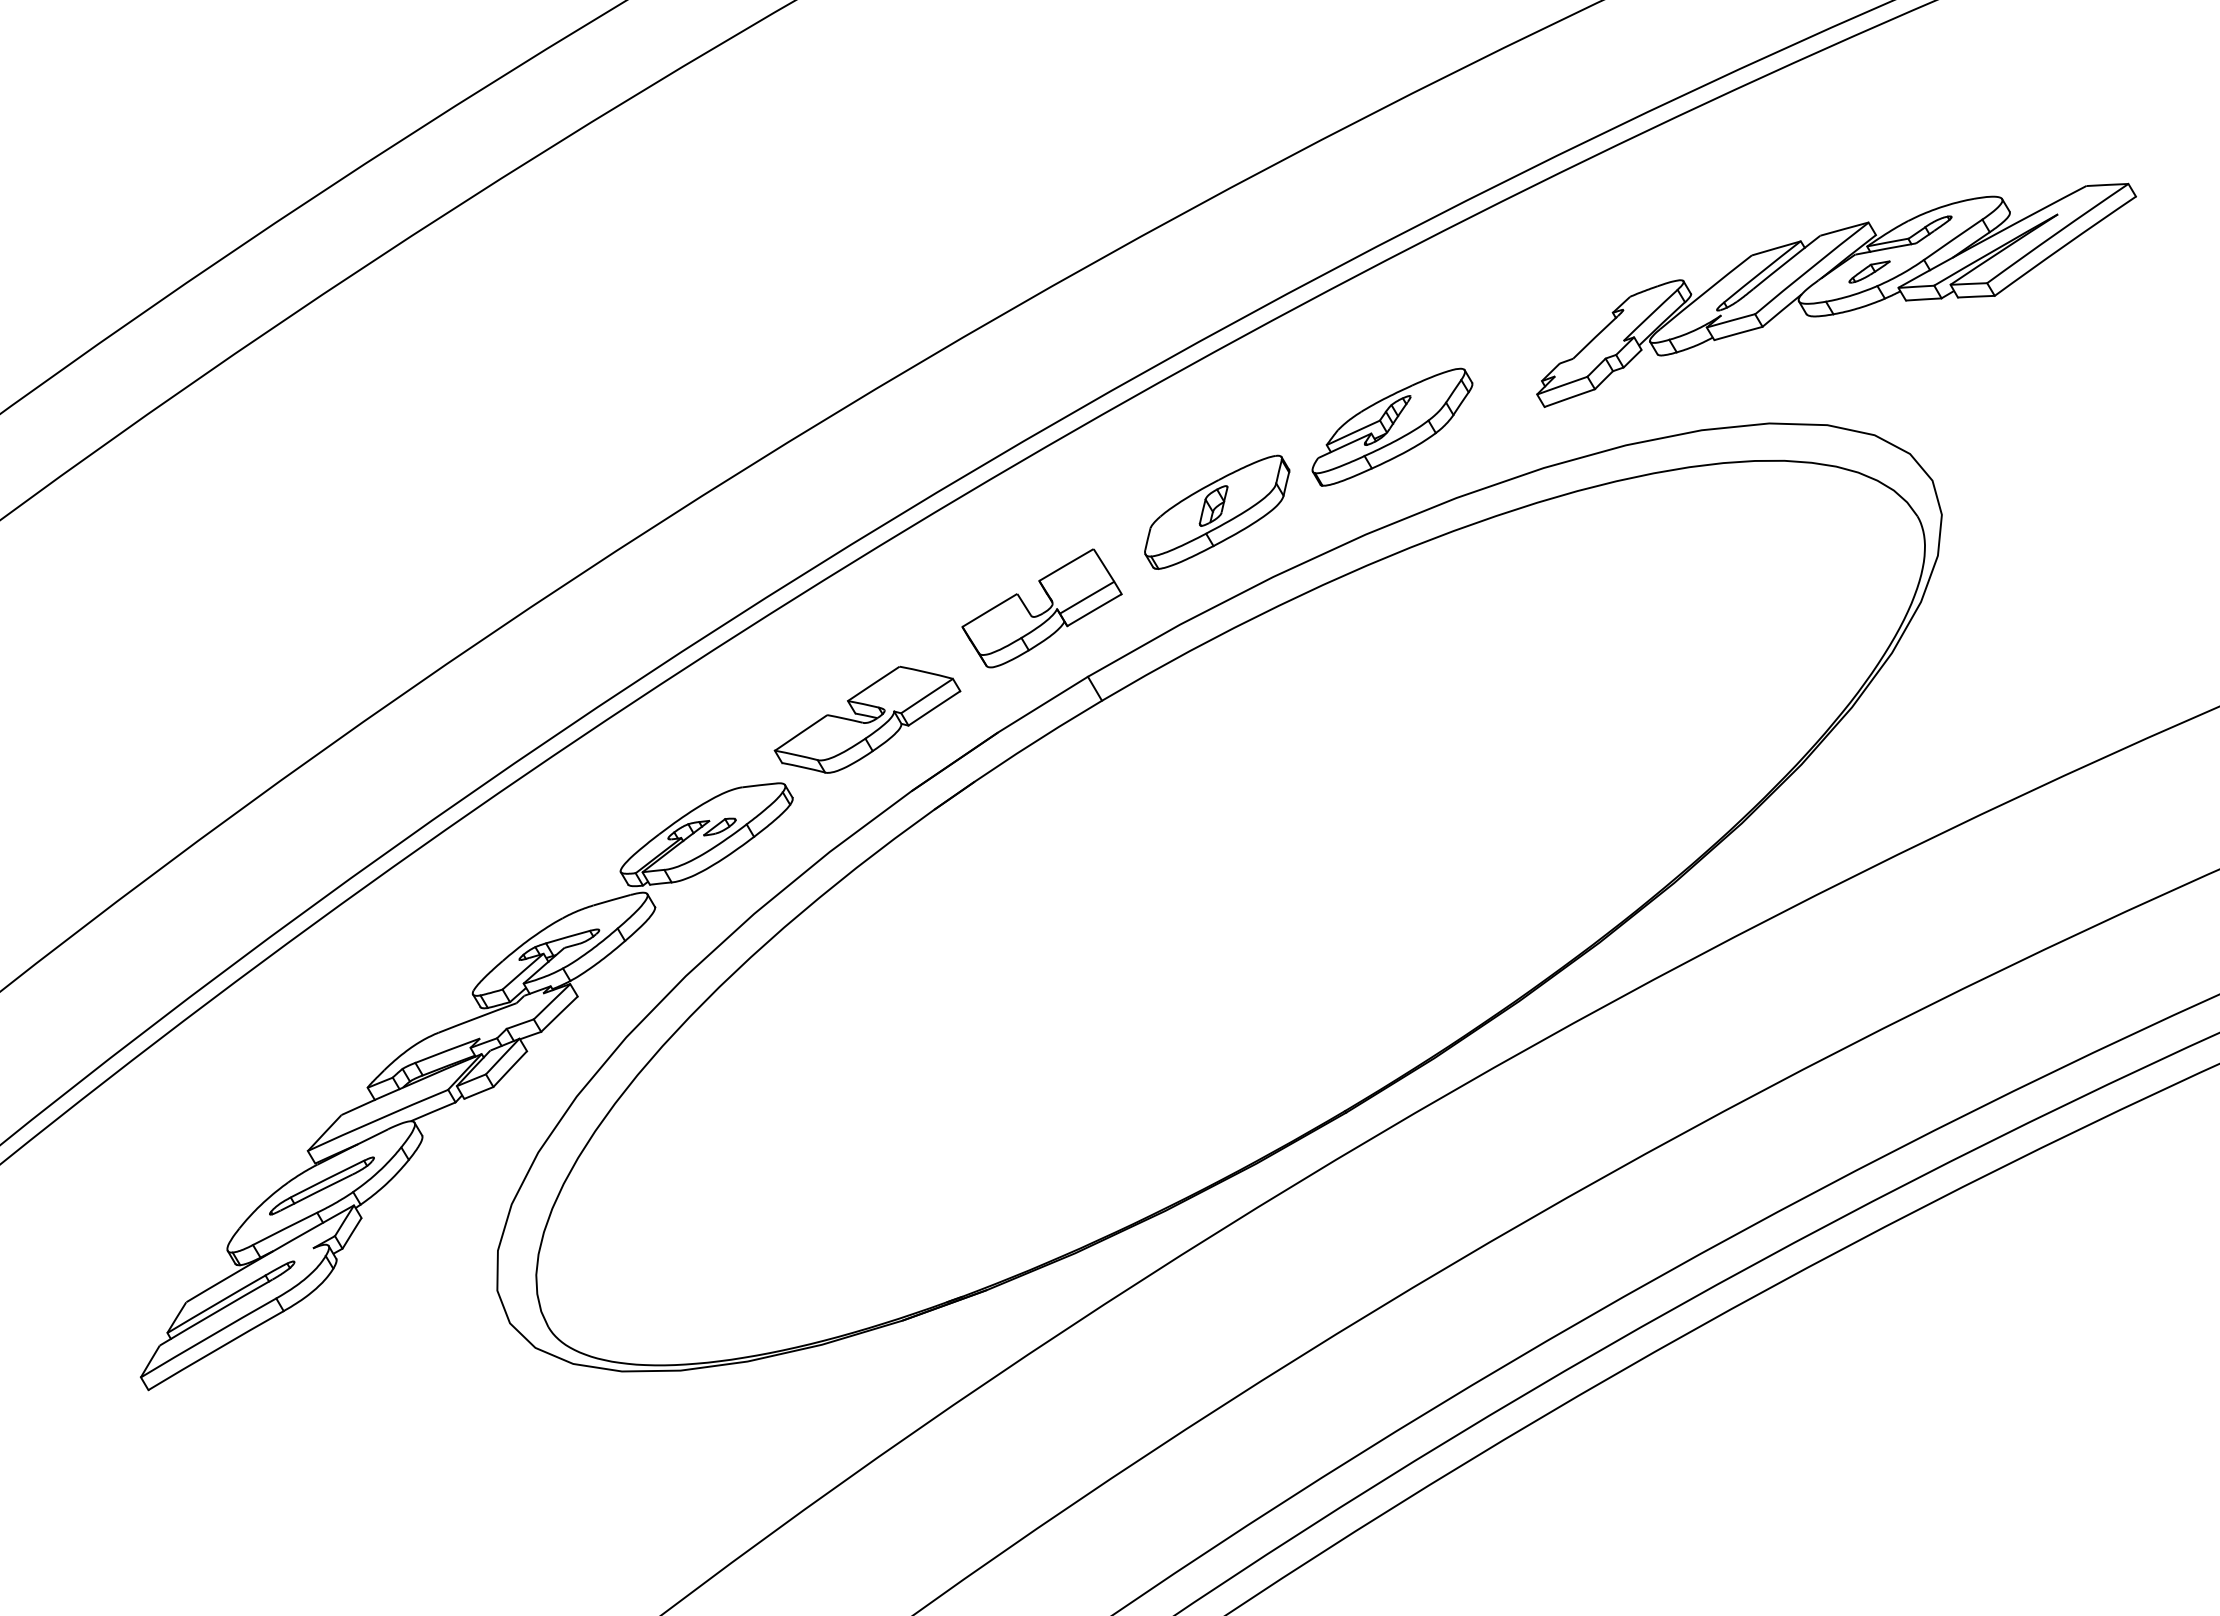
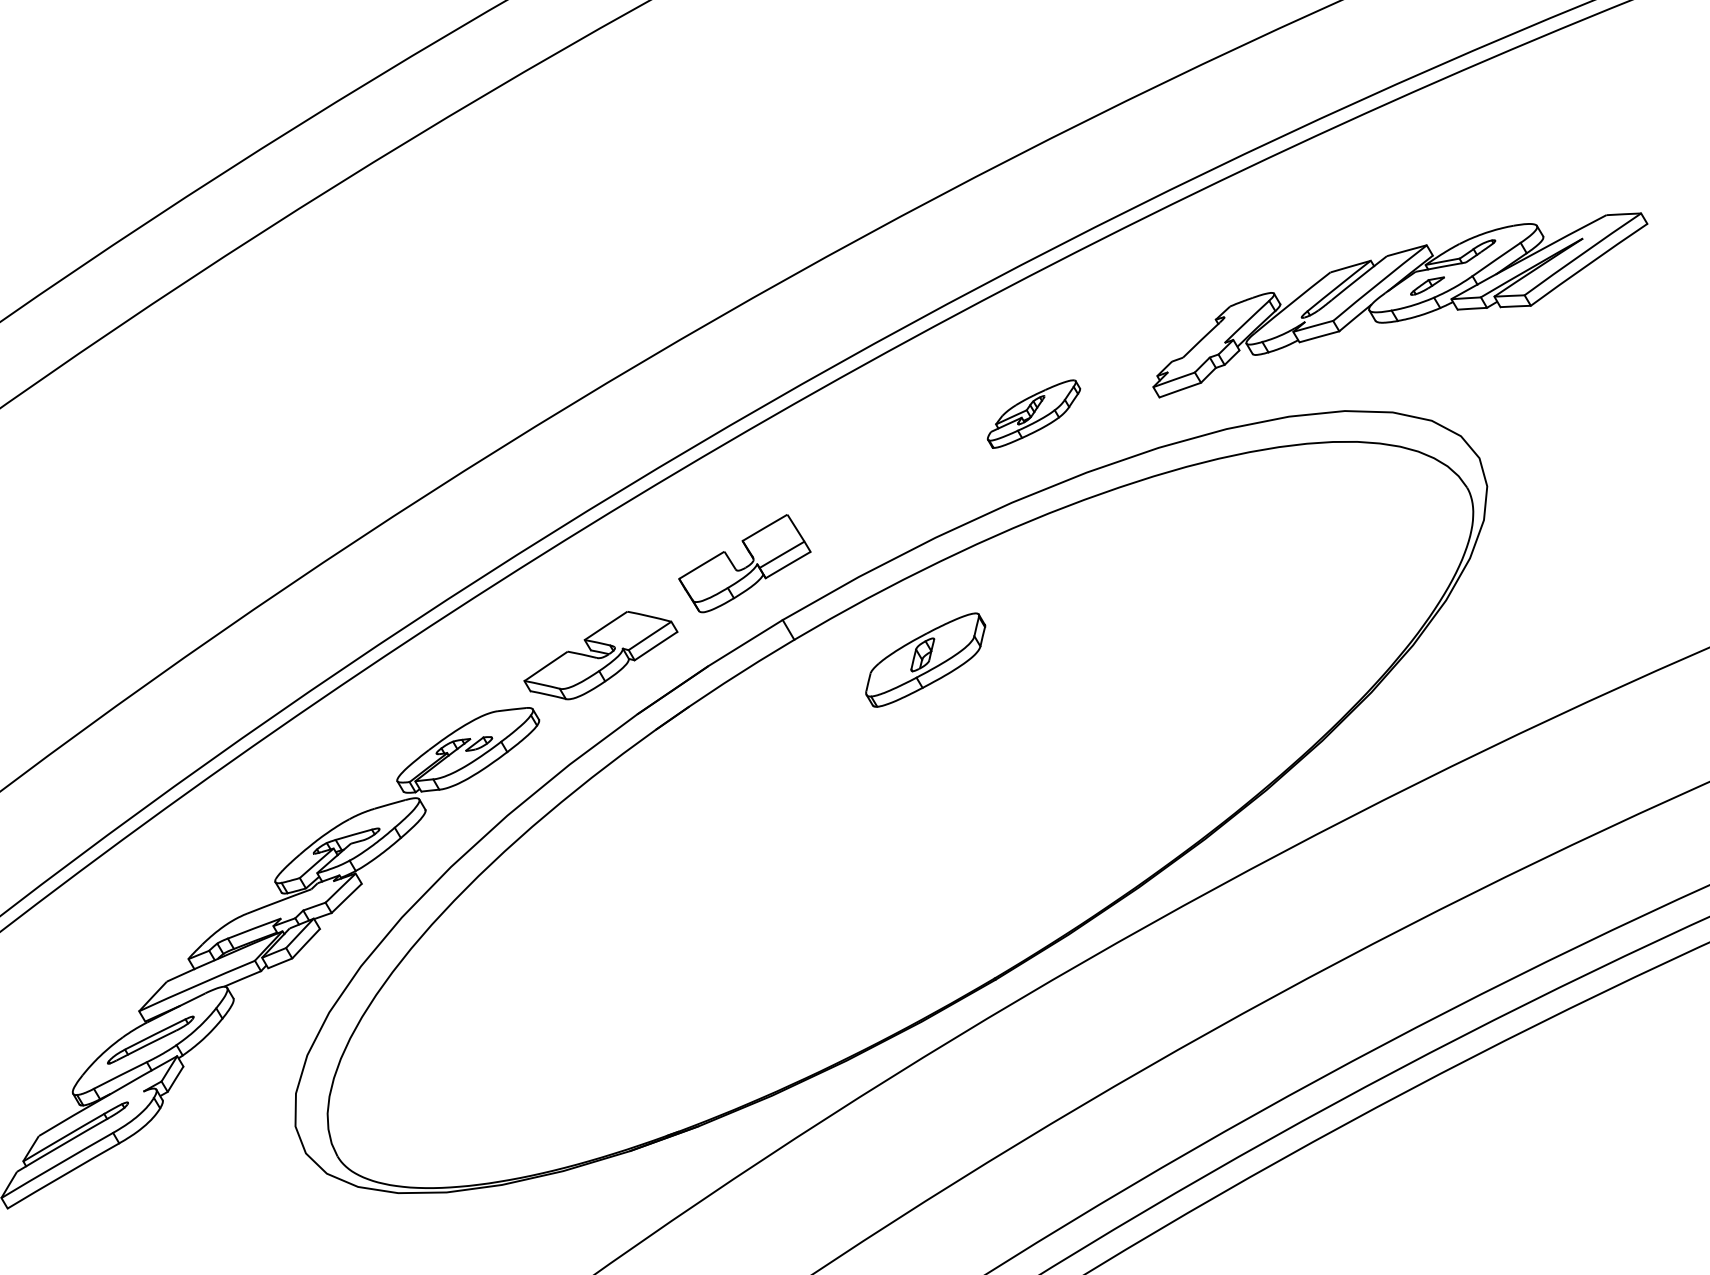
part: (1392, 426) -> (1034, 413), size x0.7
part: (1217, 511) -> (925, 659), moved

